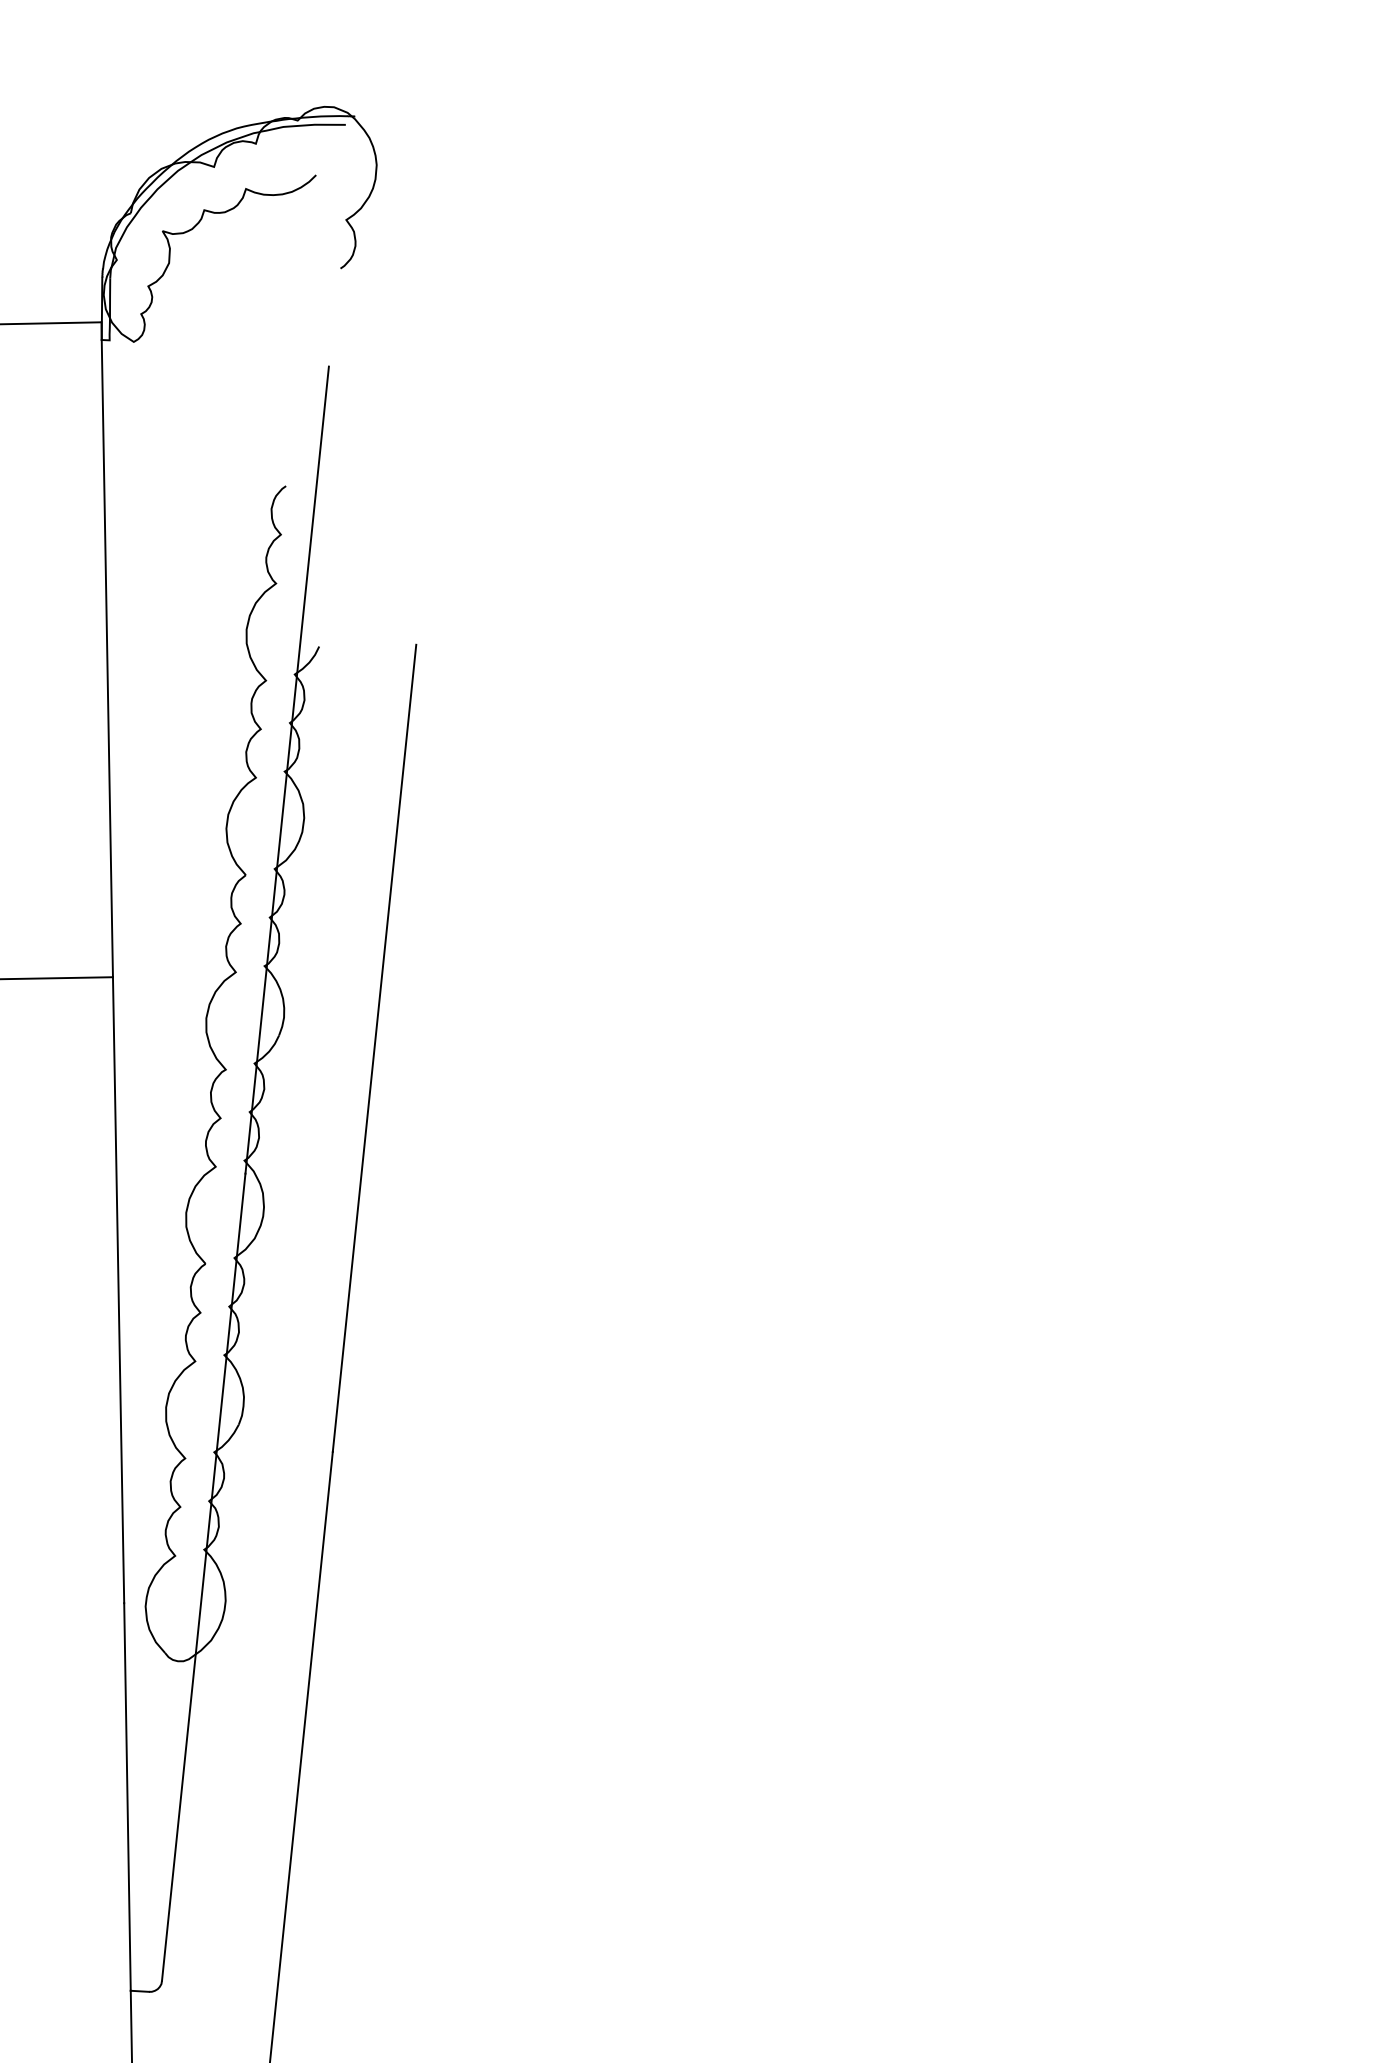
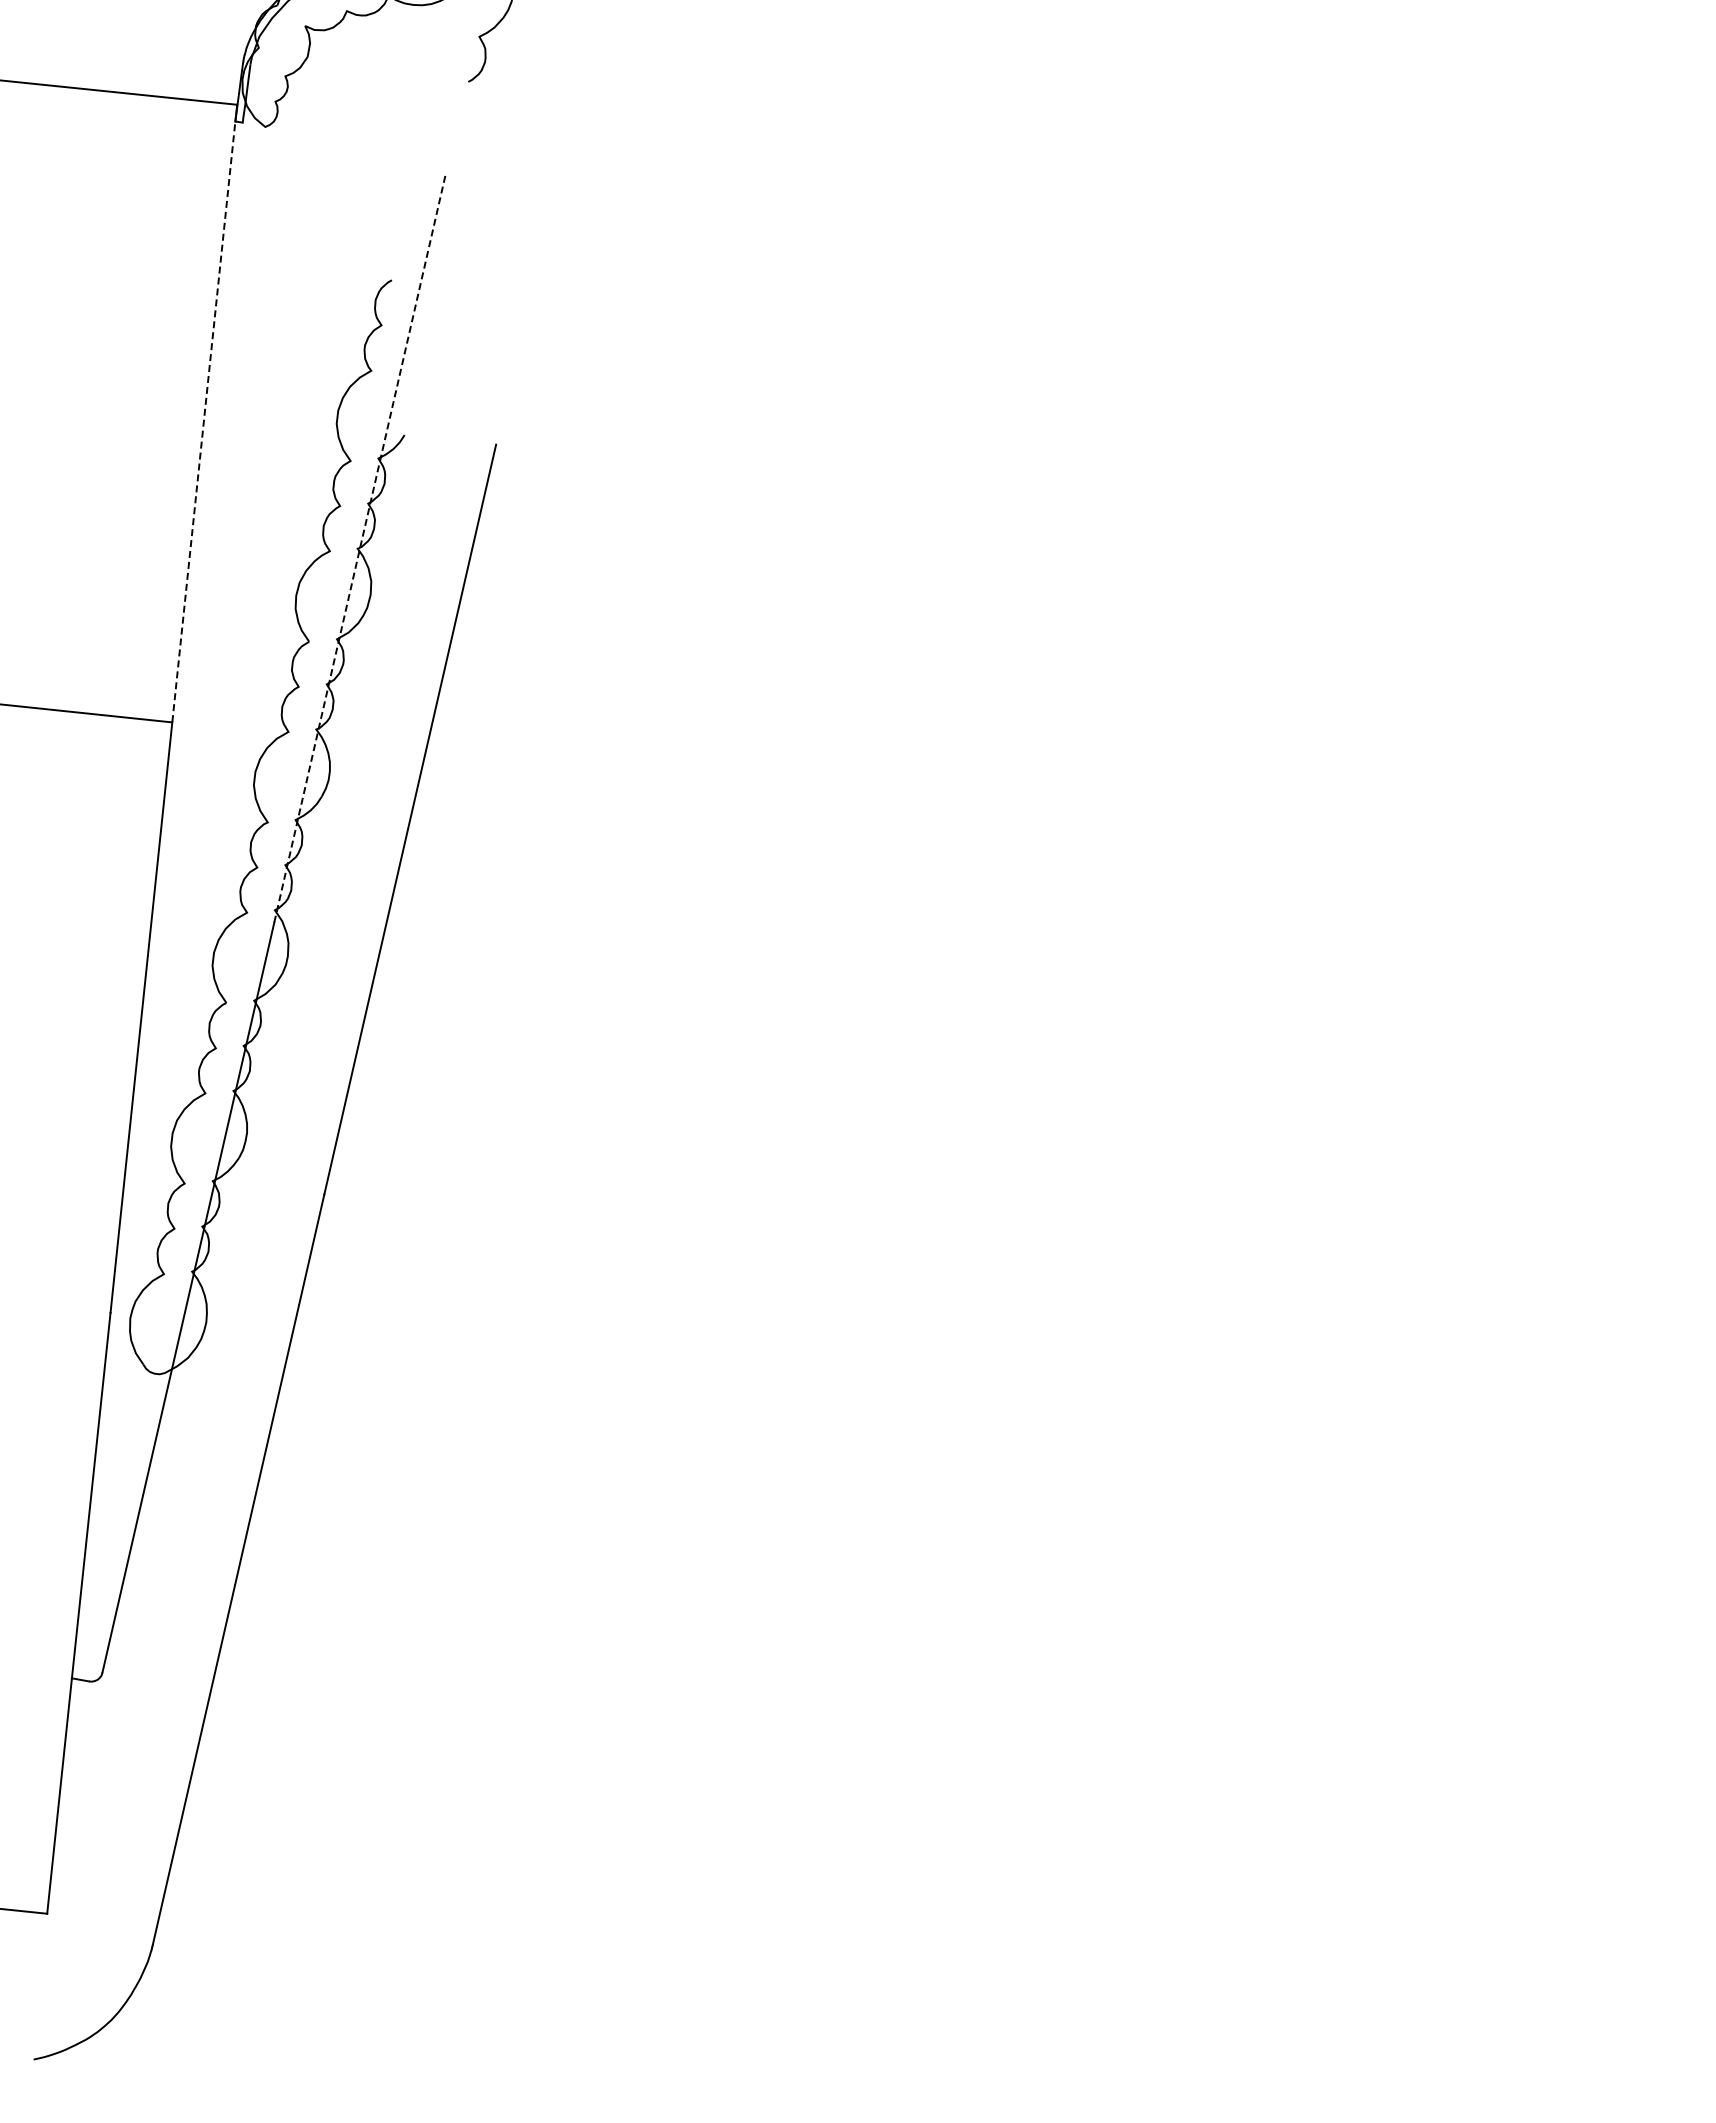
line: (106, 658) -> (203, 421), solid -> dashed
line: (287, 769) -> (360, 547), solid -> dashed

